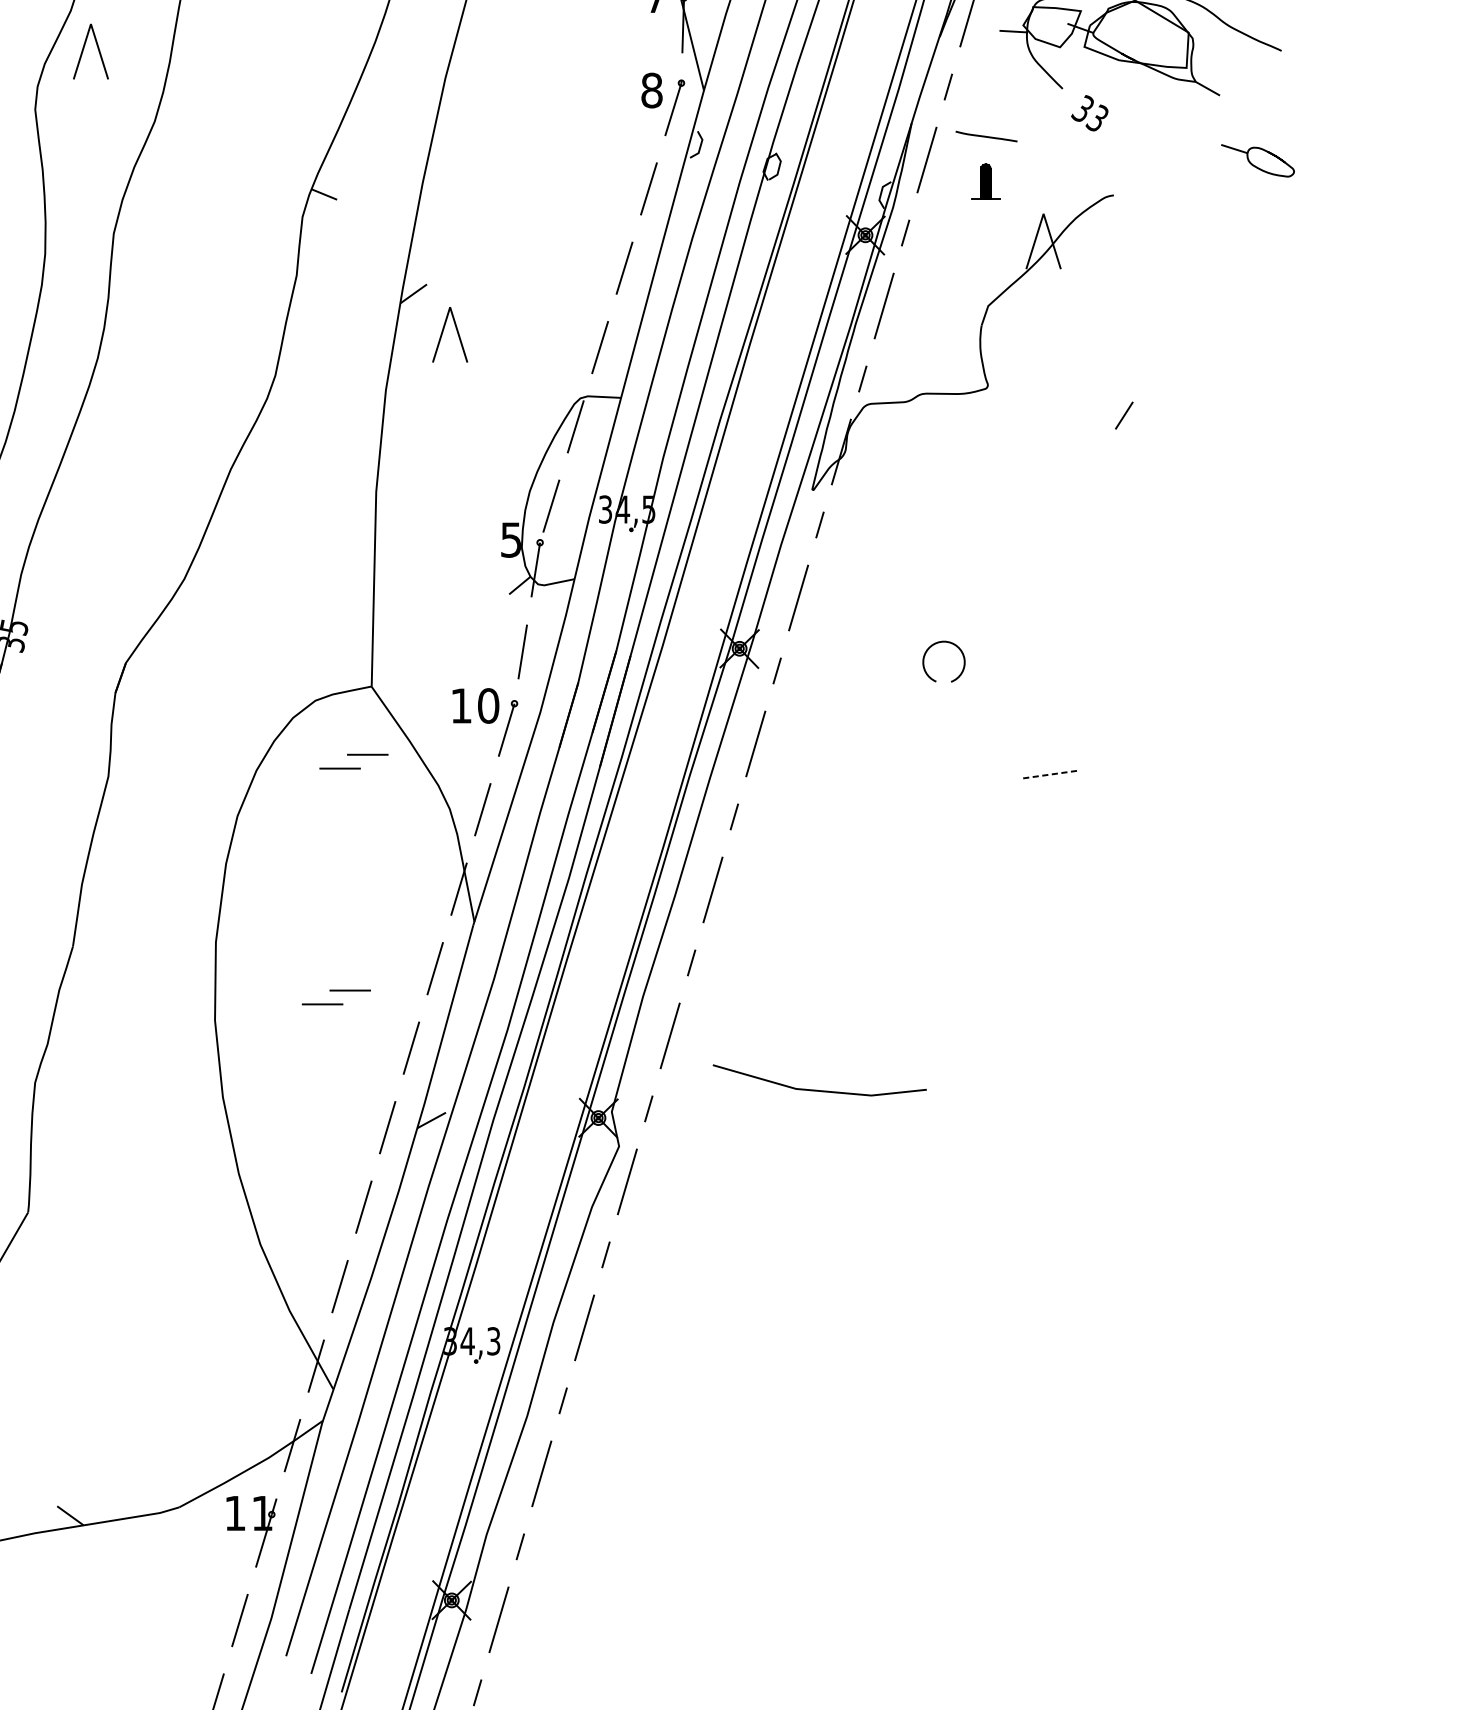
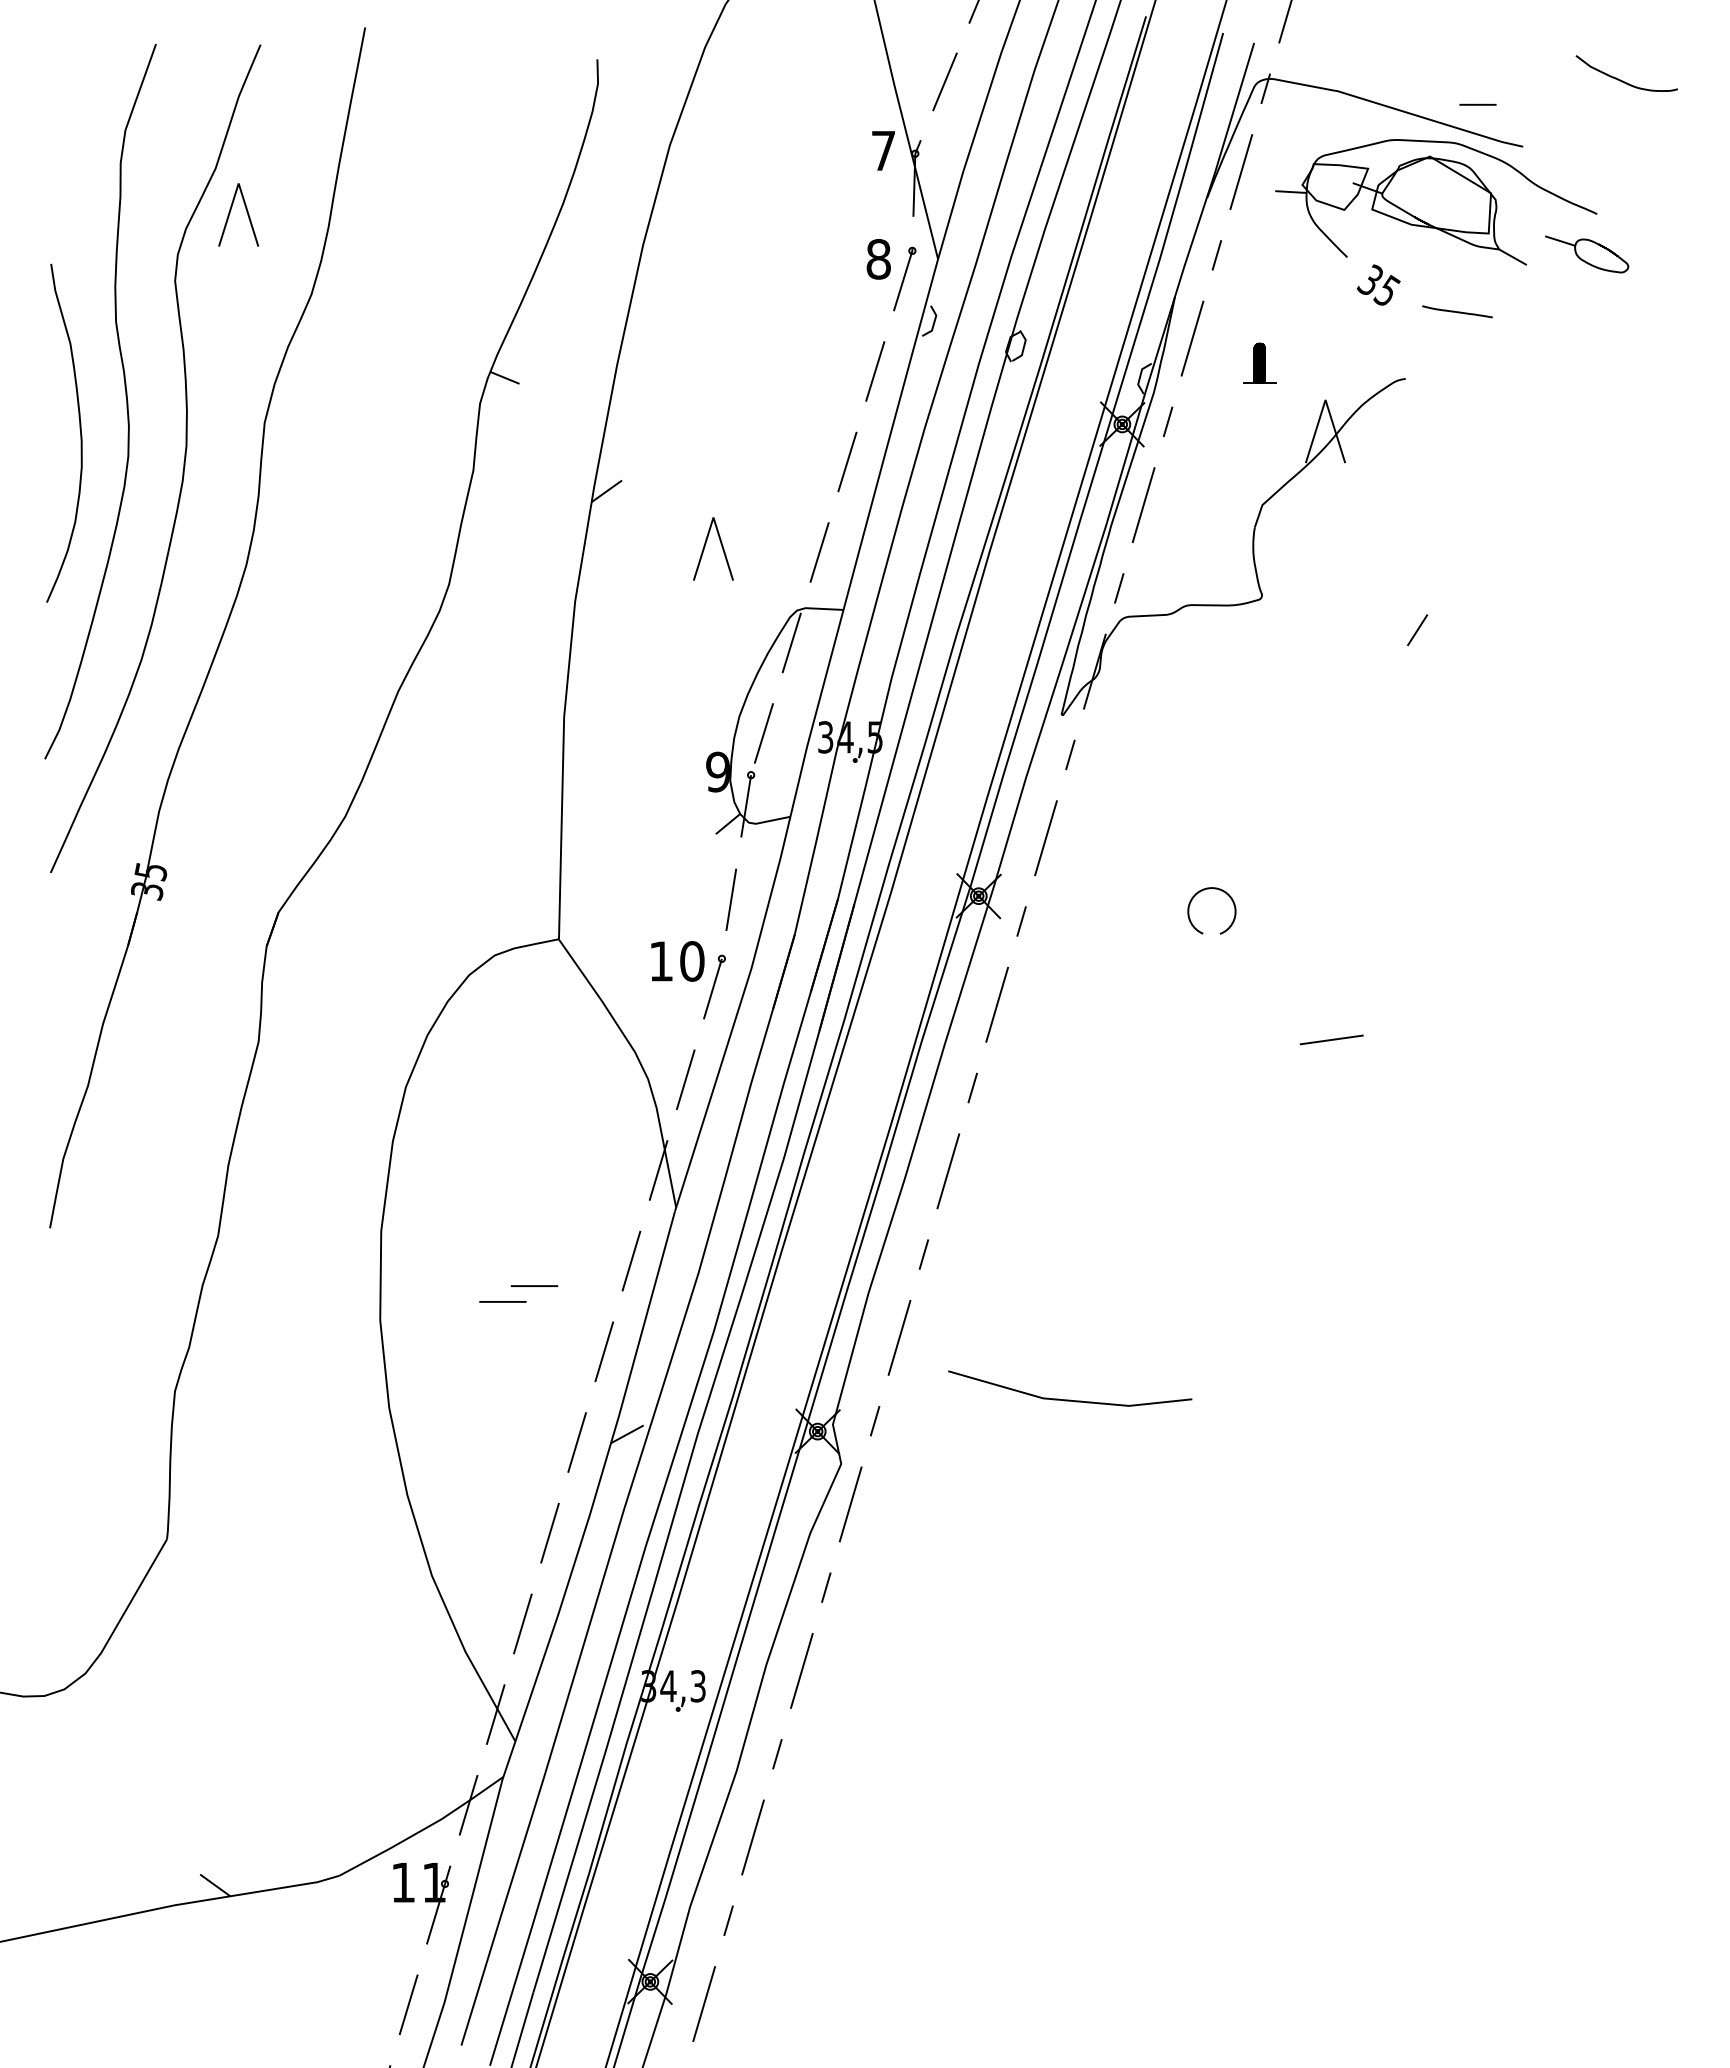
text: (1097, 117) -> (1386, 290), 33 -> 35
line: (986, 136) -> (1457, 311), moved
part: (1258, 160) -> (1587, 254), moved
part: (443, 333) -> (705, 547), moved
text: (510, 539) -> (717, 771), 5 -> 9
part: (353, 755) -> (538, 1017), removed
line: (1048, 775) -> (1331, 1040), dashed -> solid

